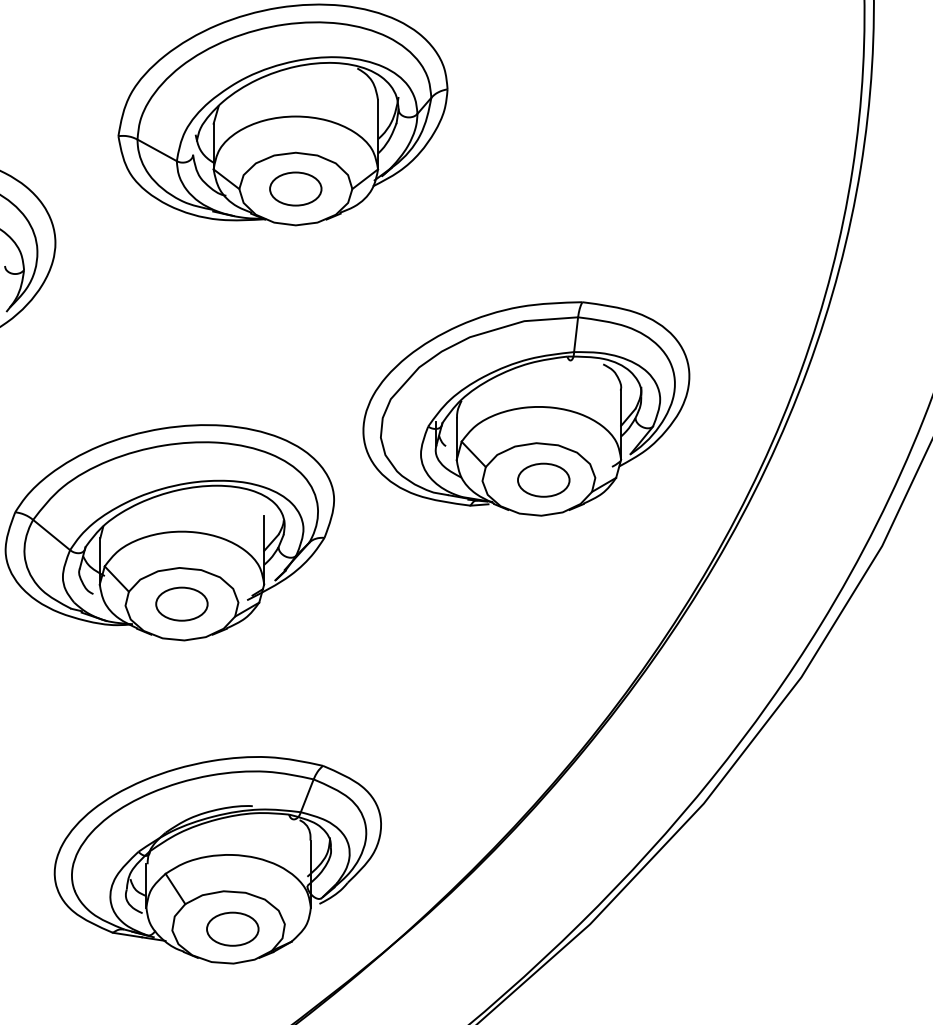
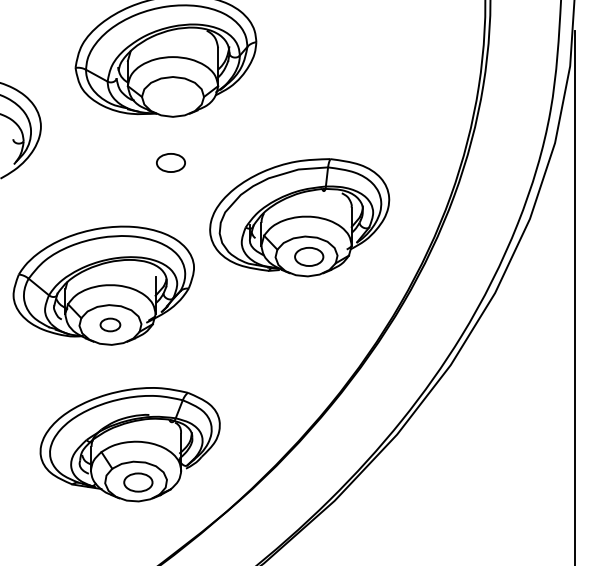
part: (294, 188) -> (170, 162), moved
part: (182, 603) -> (110, 324), size x0.7
part: (216, 859) -> (129, 444), moved

